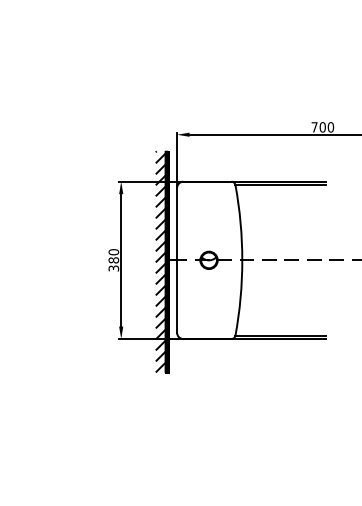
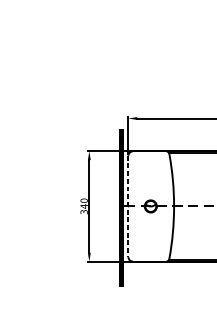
text: (113, 260) -> (83, 206), 380 -> 340
line: (177, 260) -> (128, 206), solid -> dashed
hatch: (160, 261) -> (116, 207), removed

